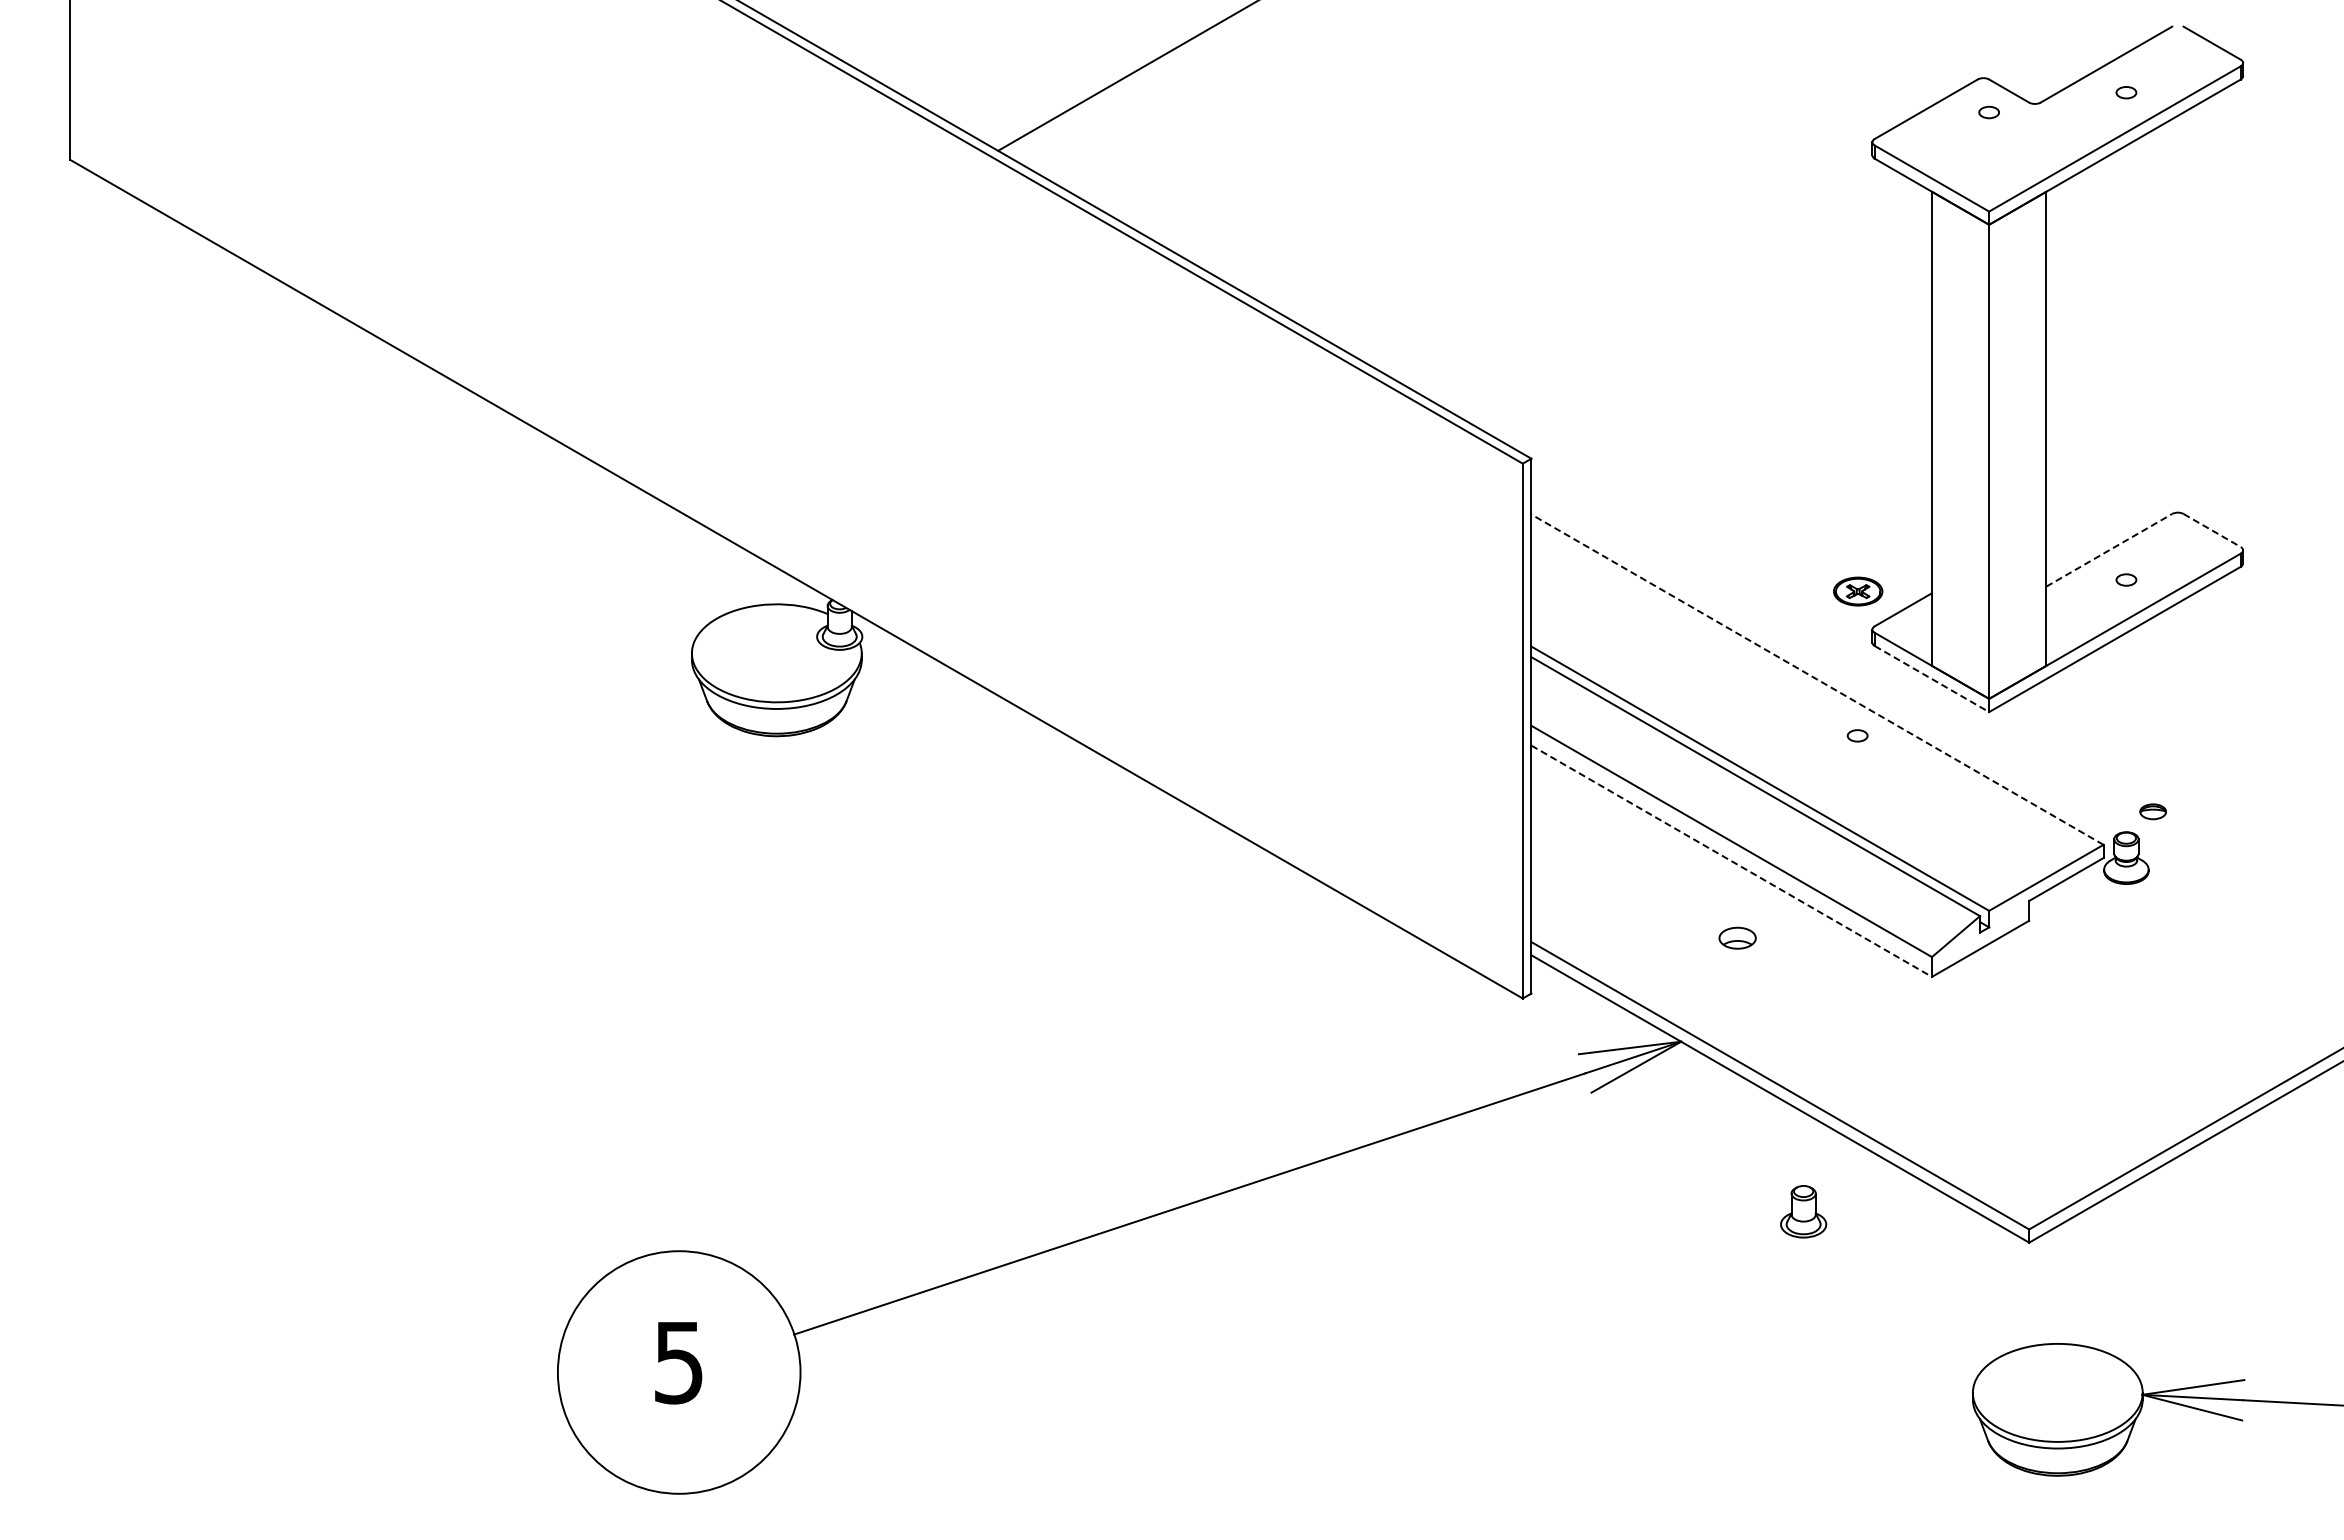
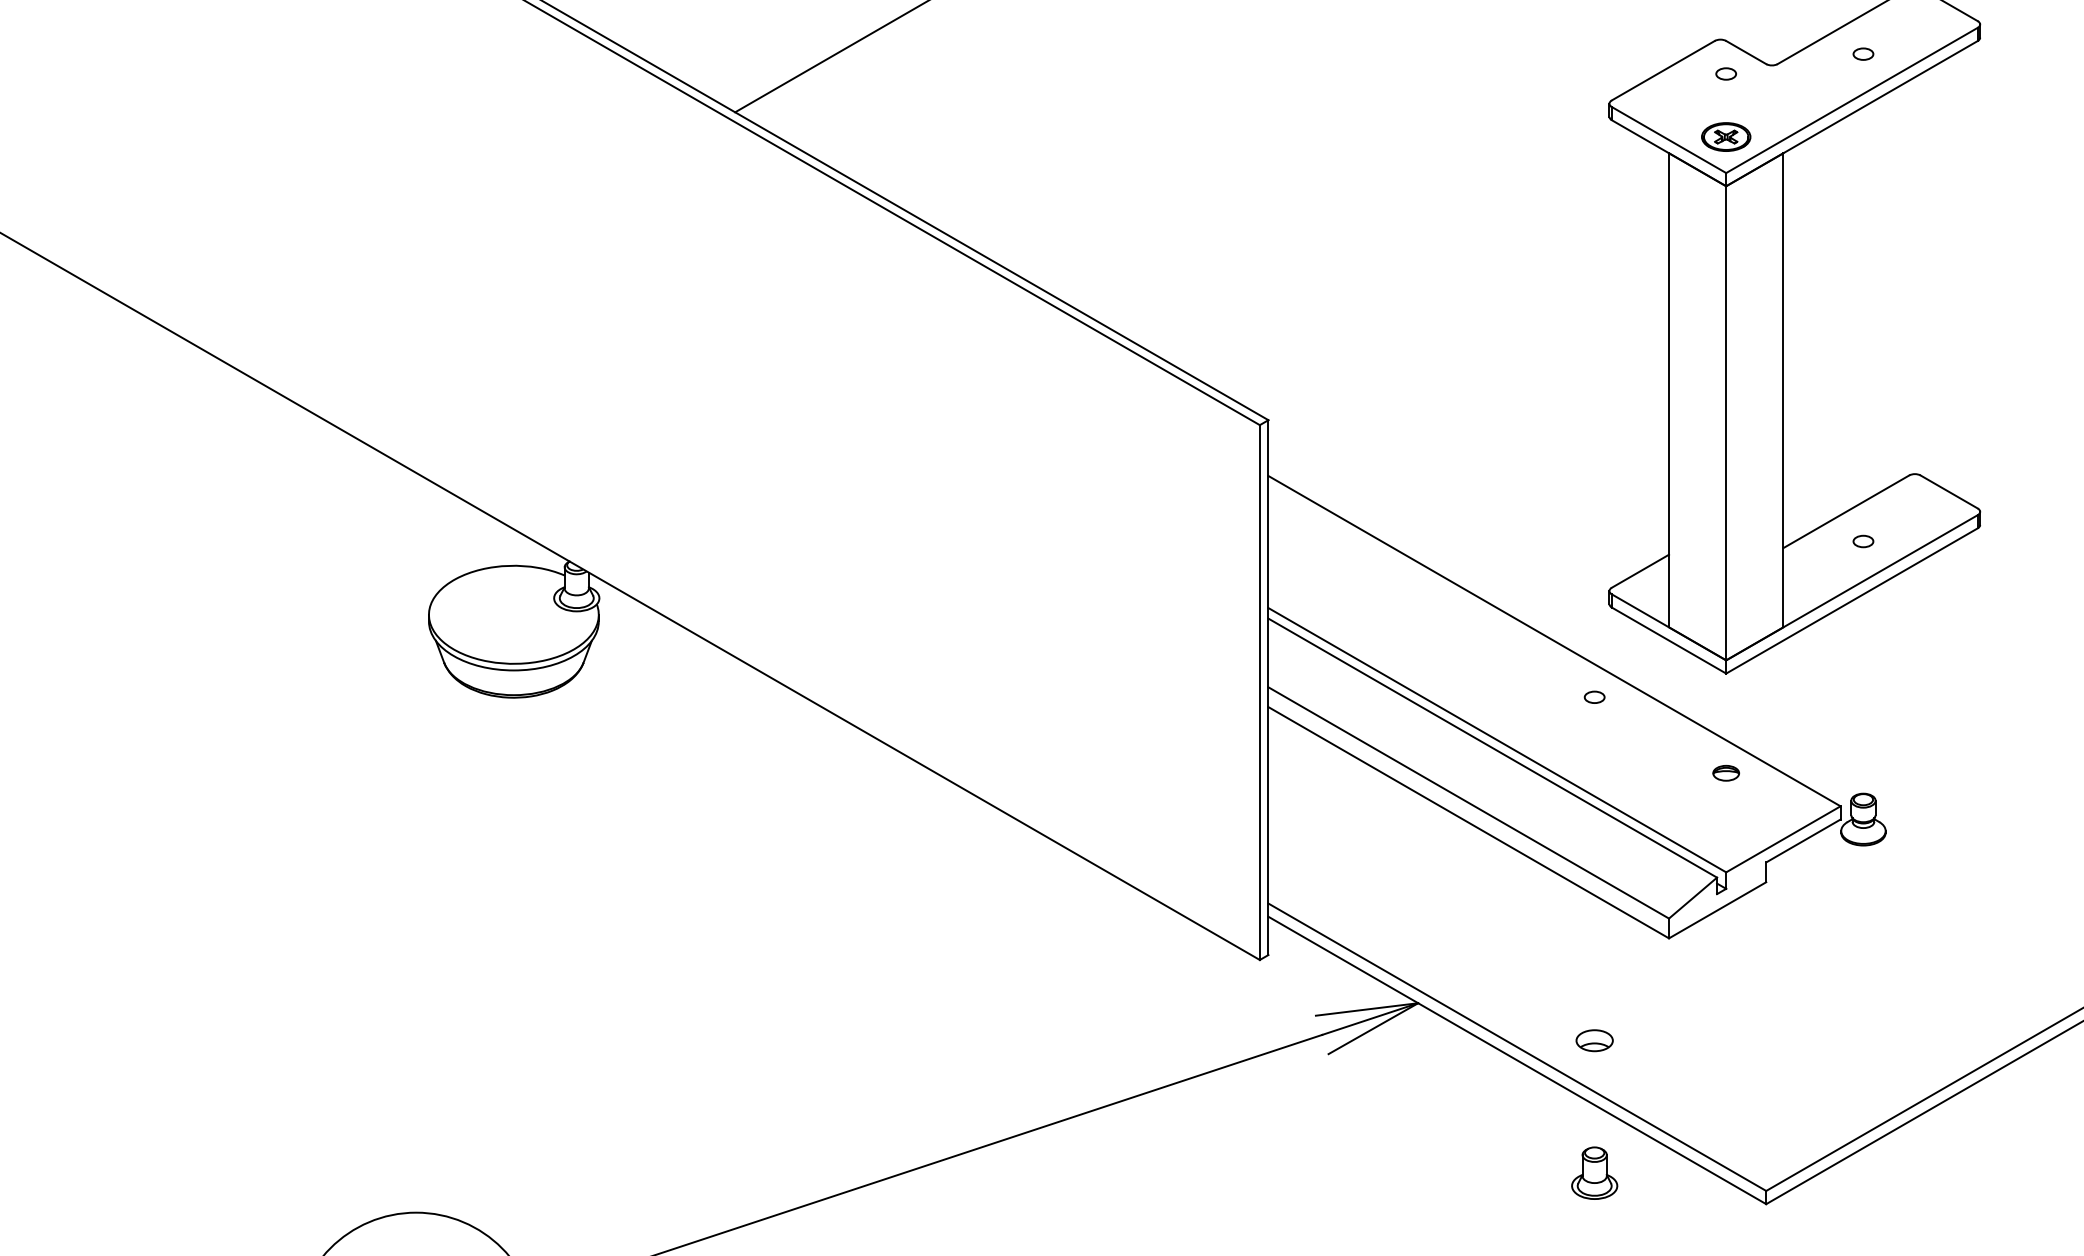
line: (2212, 530) -> (1949, 491), dashed -> solid
line: (2109, 550) -> (1846, 511), dashed -> solid
part: (1858, 591) -> (1726, 136), moved
line: (1817, 679) -> (1554, 640), dashed -> solid
line: (1932, 679) -> (1669, 640), dashed -> solid
part: (2152, 811) -> (1725, 772), moved
line: (1732, 861) -> (1469, 822), dashed -> solid
part: (1737, 937) -> (1594, 1039), moved
part: (1803, 1211) -> (1594, 1172), moved

